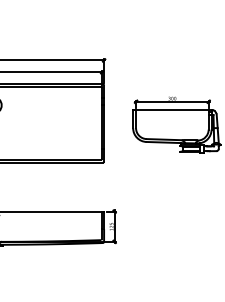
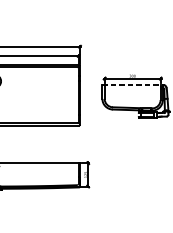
line: (172, 110) -> (132, 85), solid -> dashed

